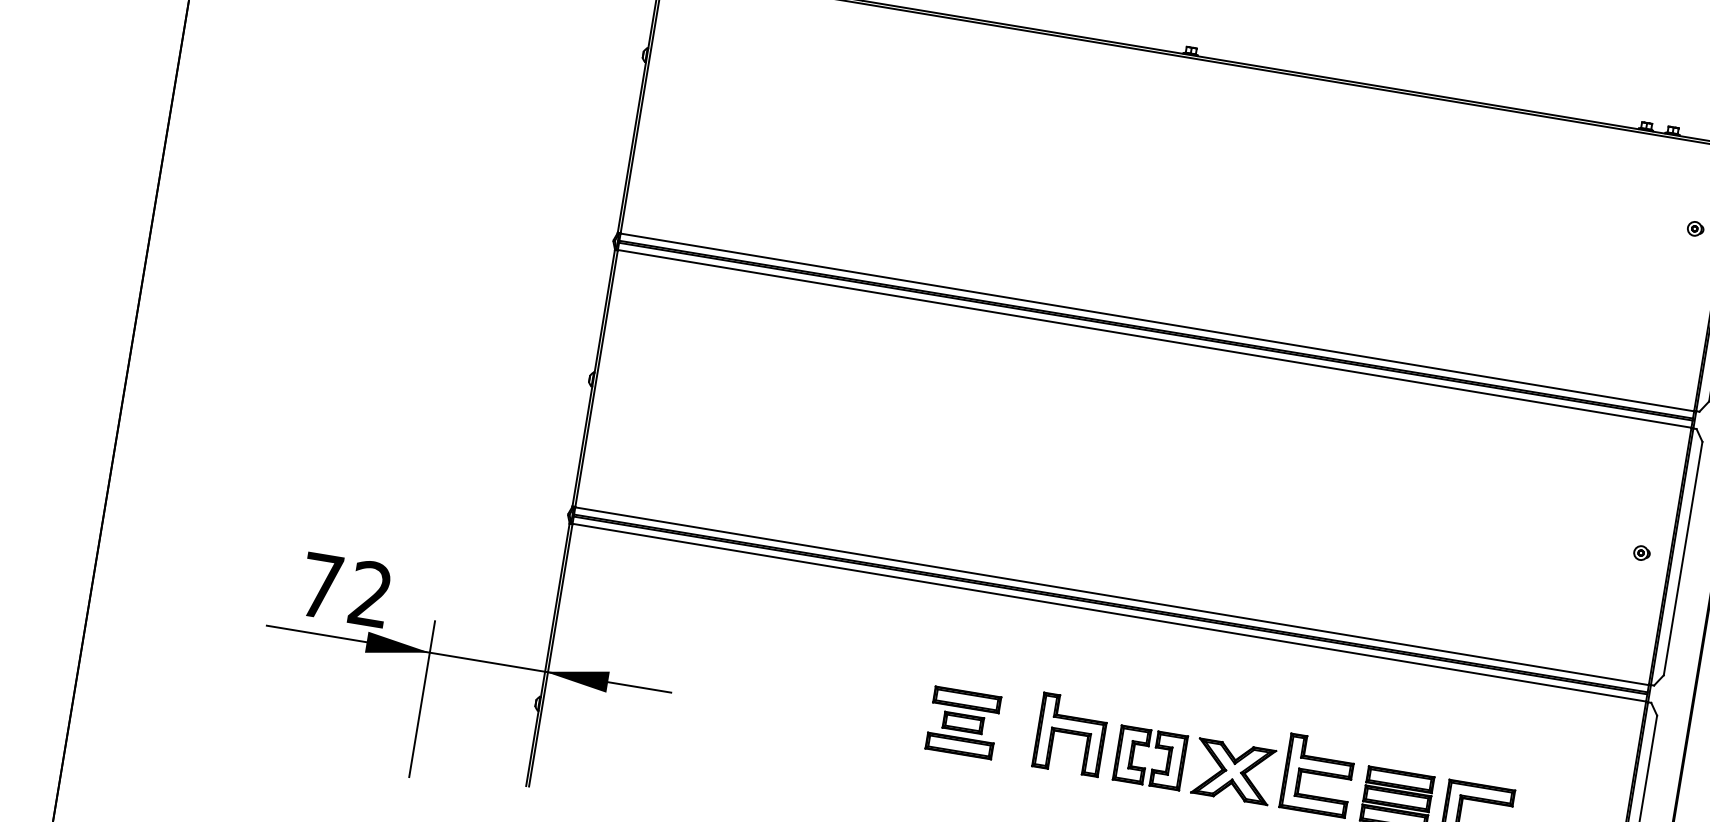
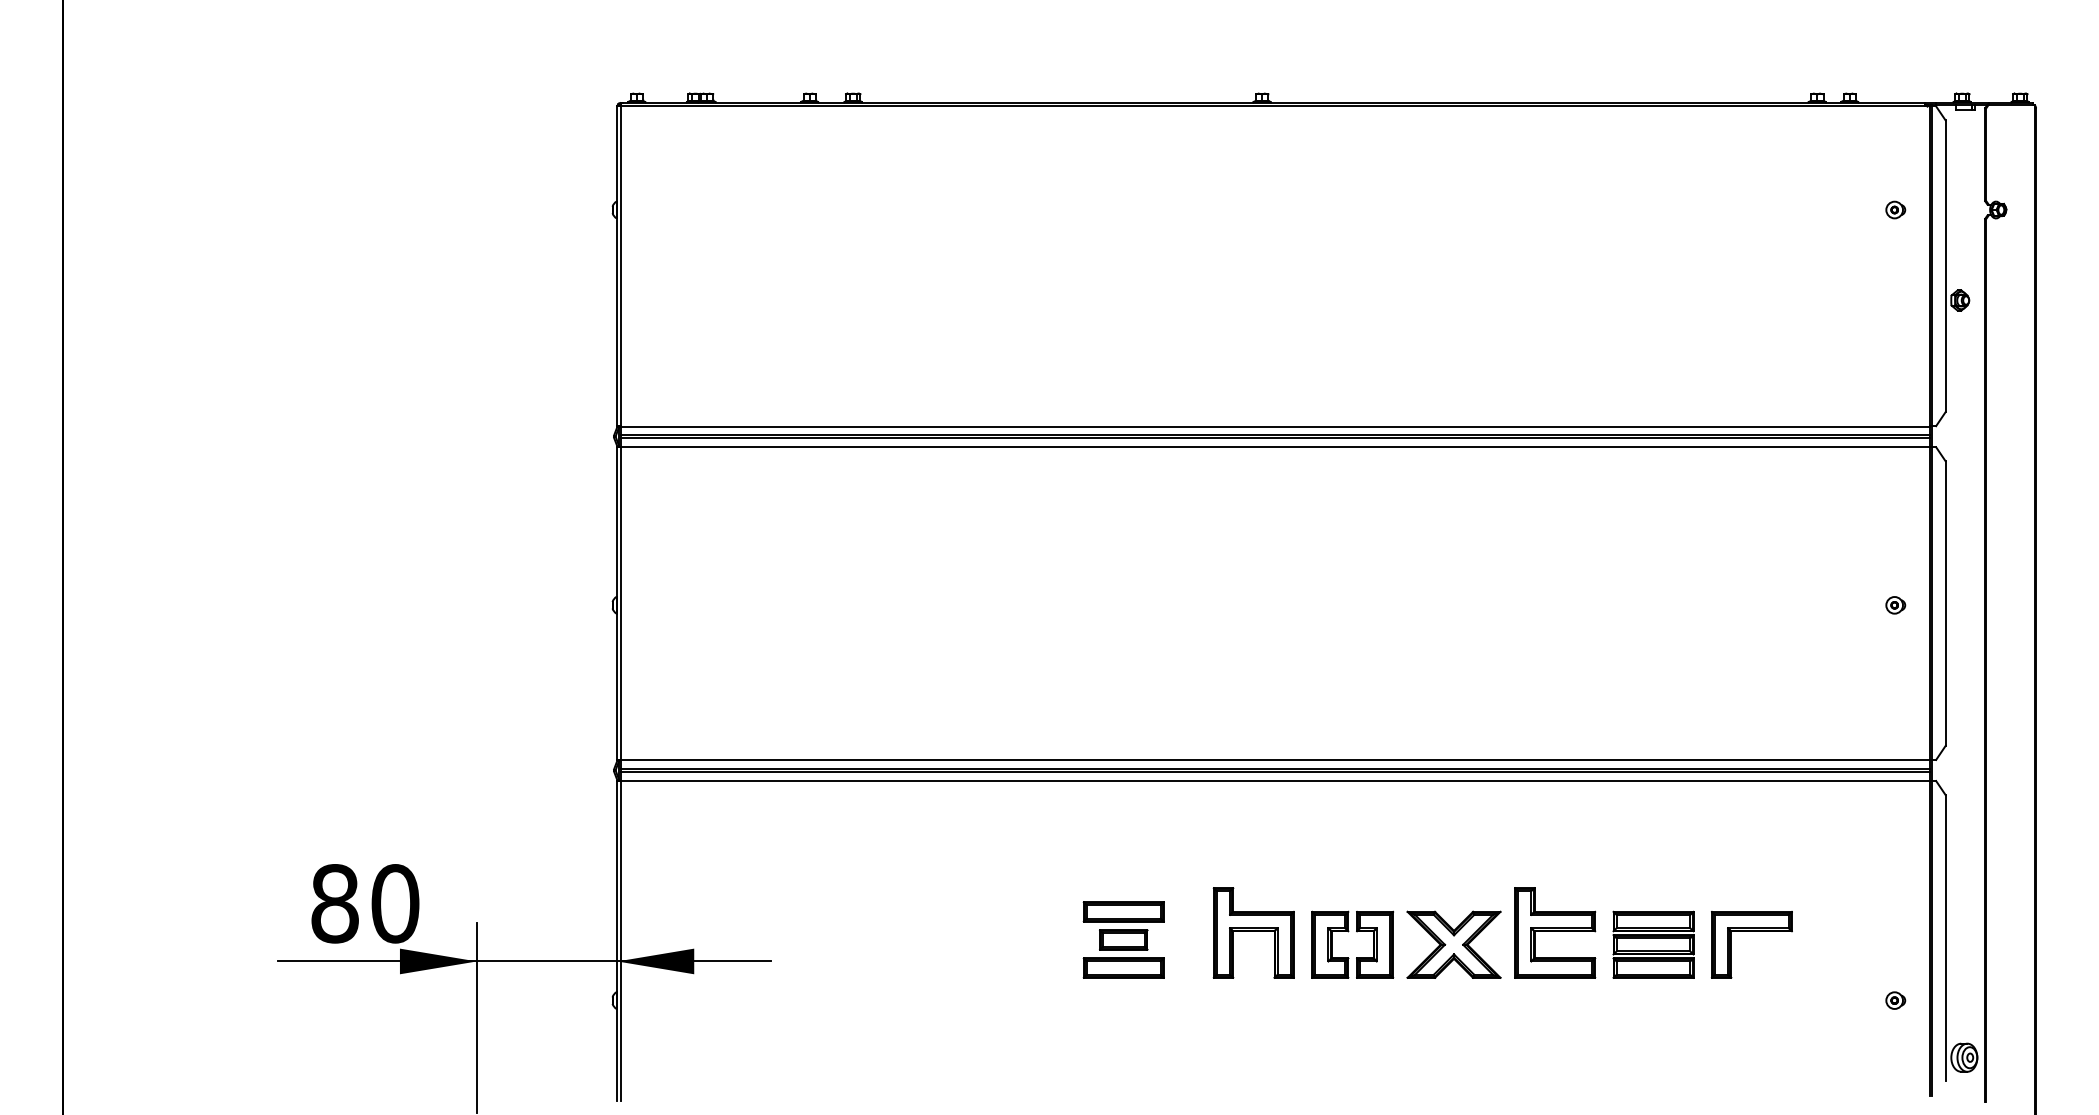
text: (346, 590) -> (365, 903), 72 -> 80

